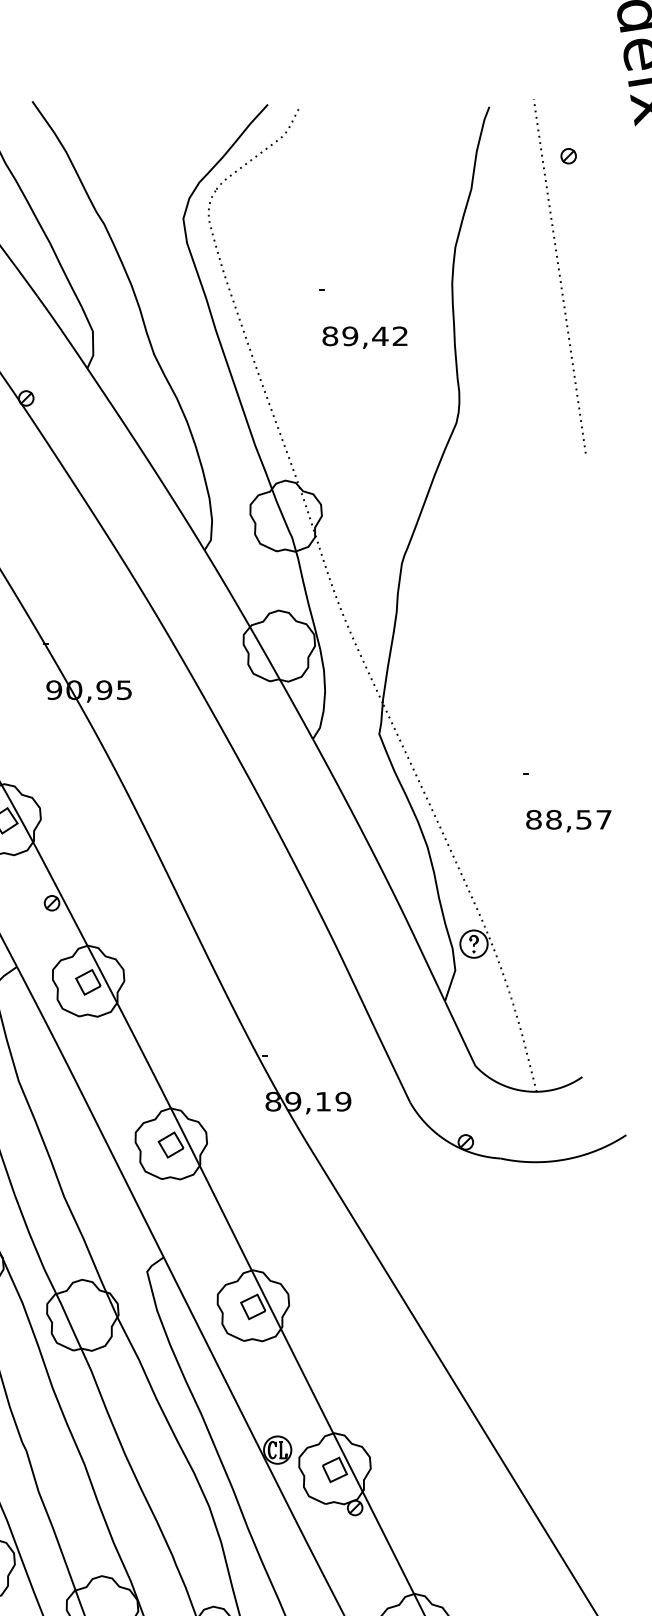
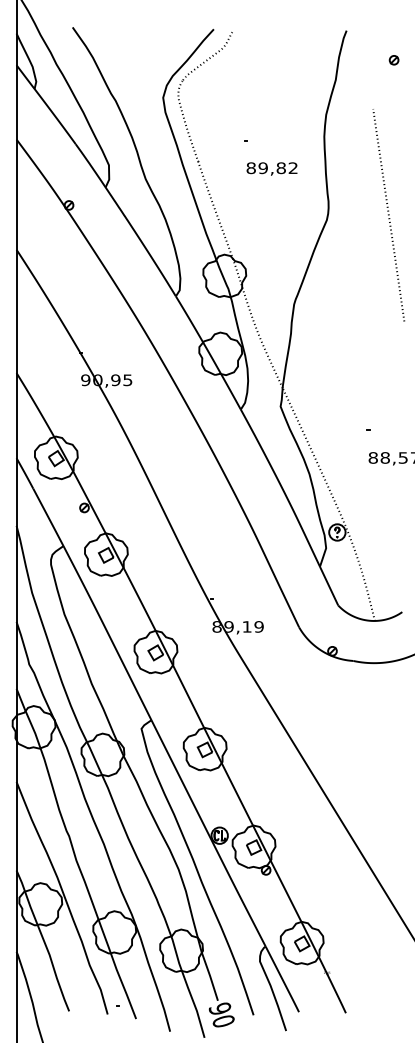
curve: (559, 276) -> (388, 215), moved
text: (380, 336) -> (281, 168), 89,42 -> 89,82

